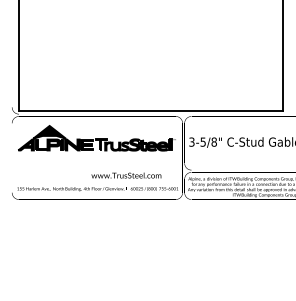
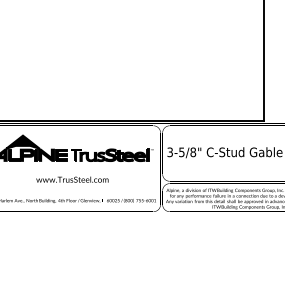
text: (126, 175) -> (72, 179), moved

